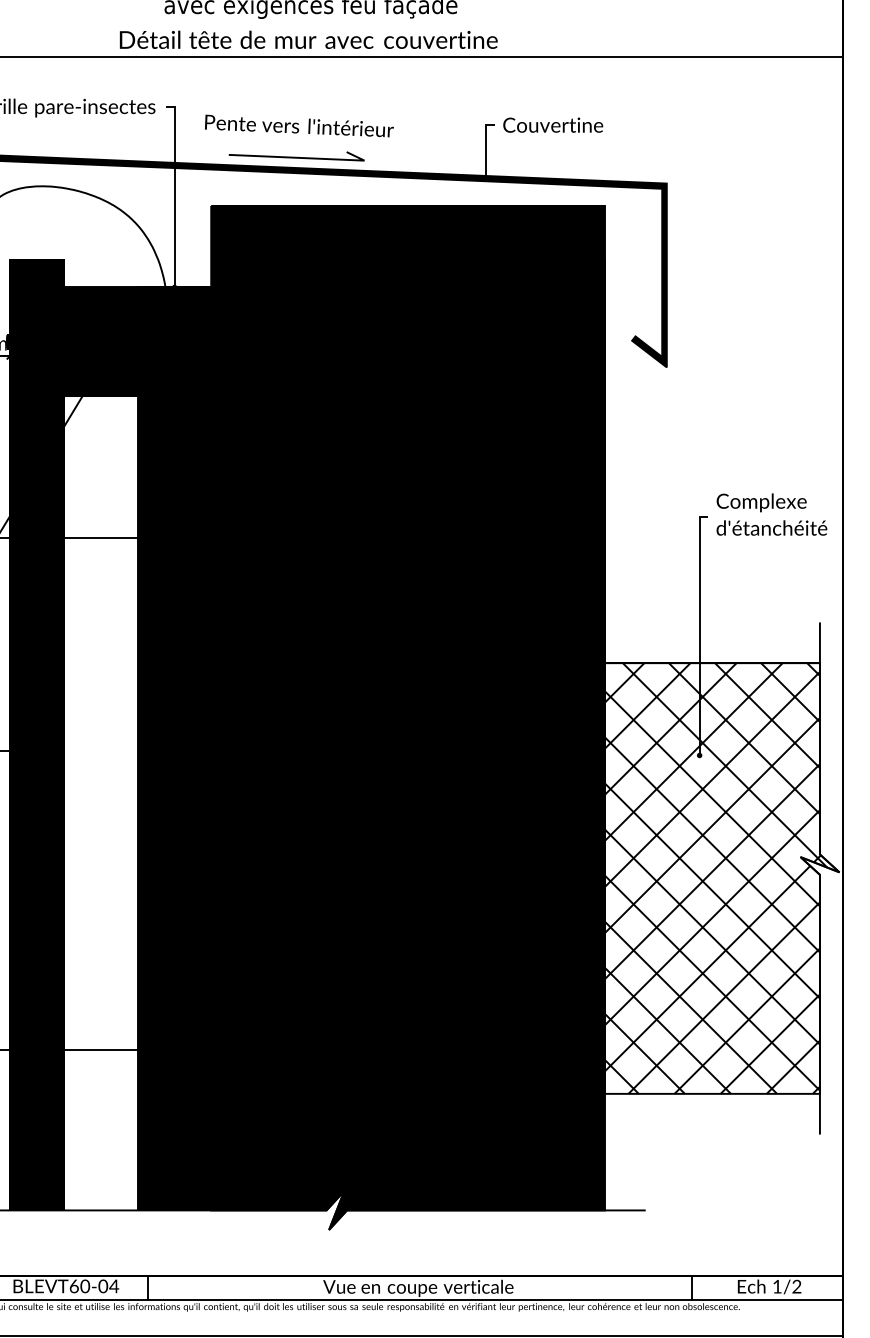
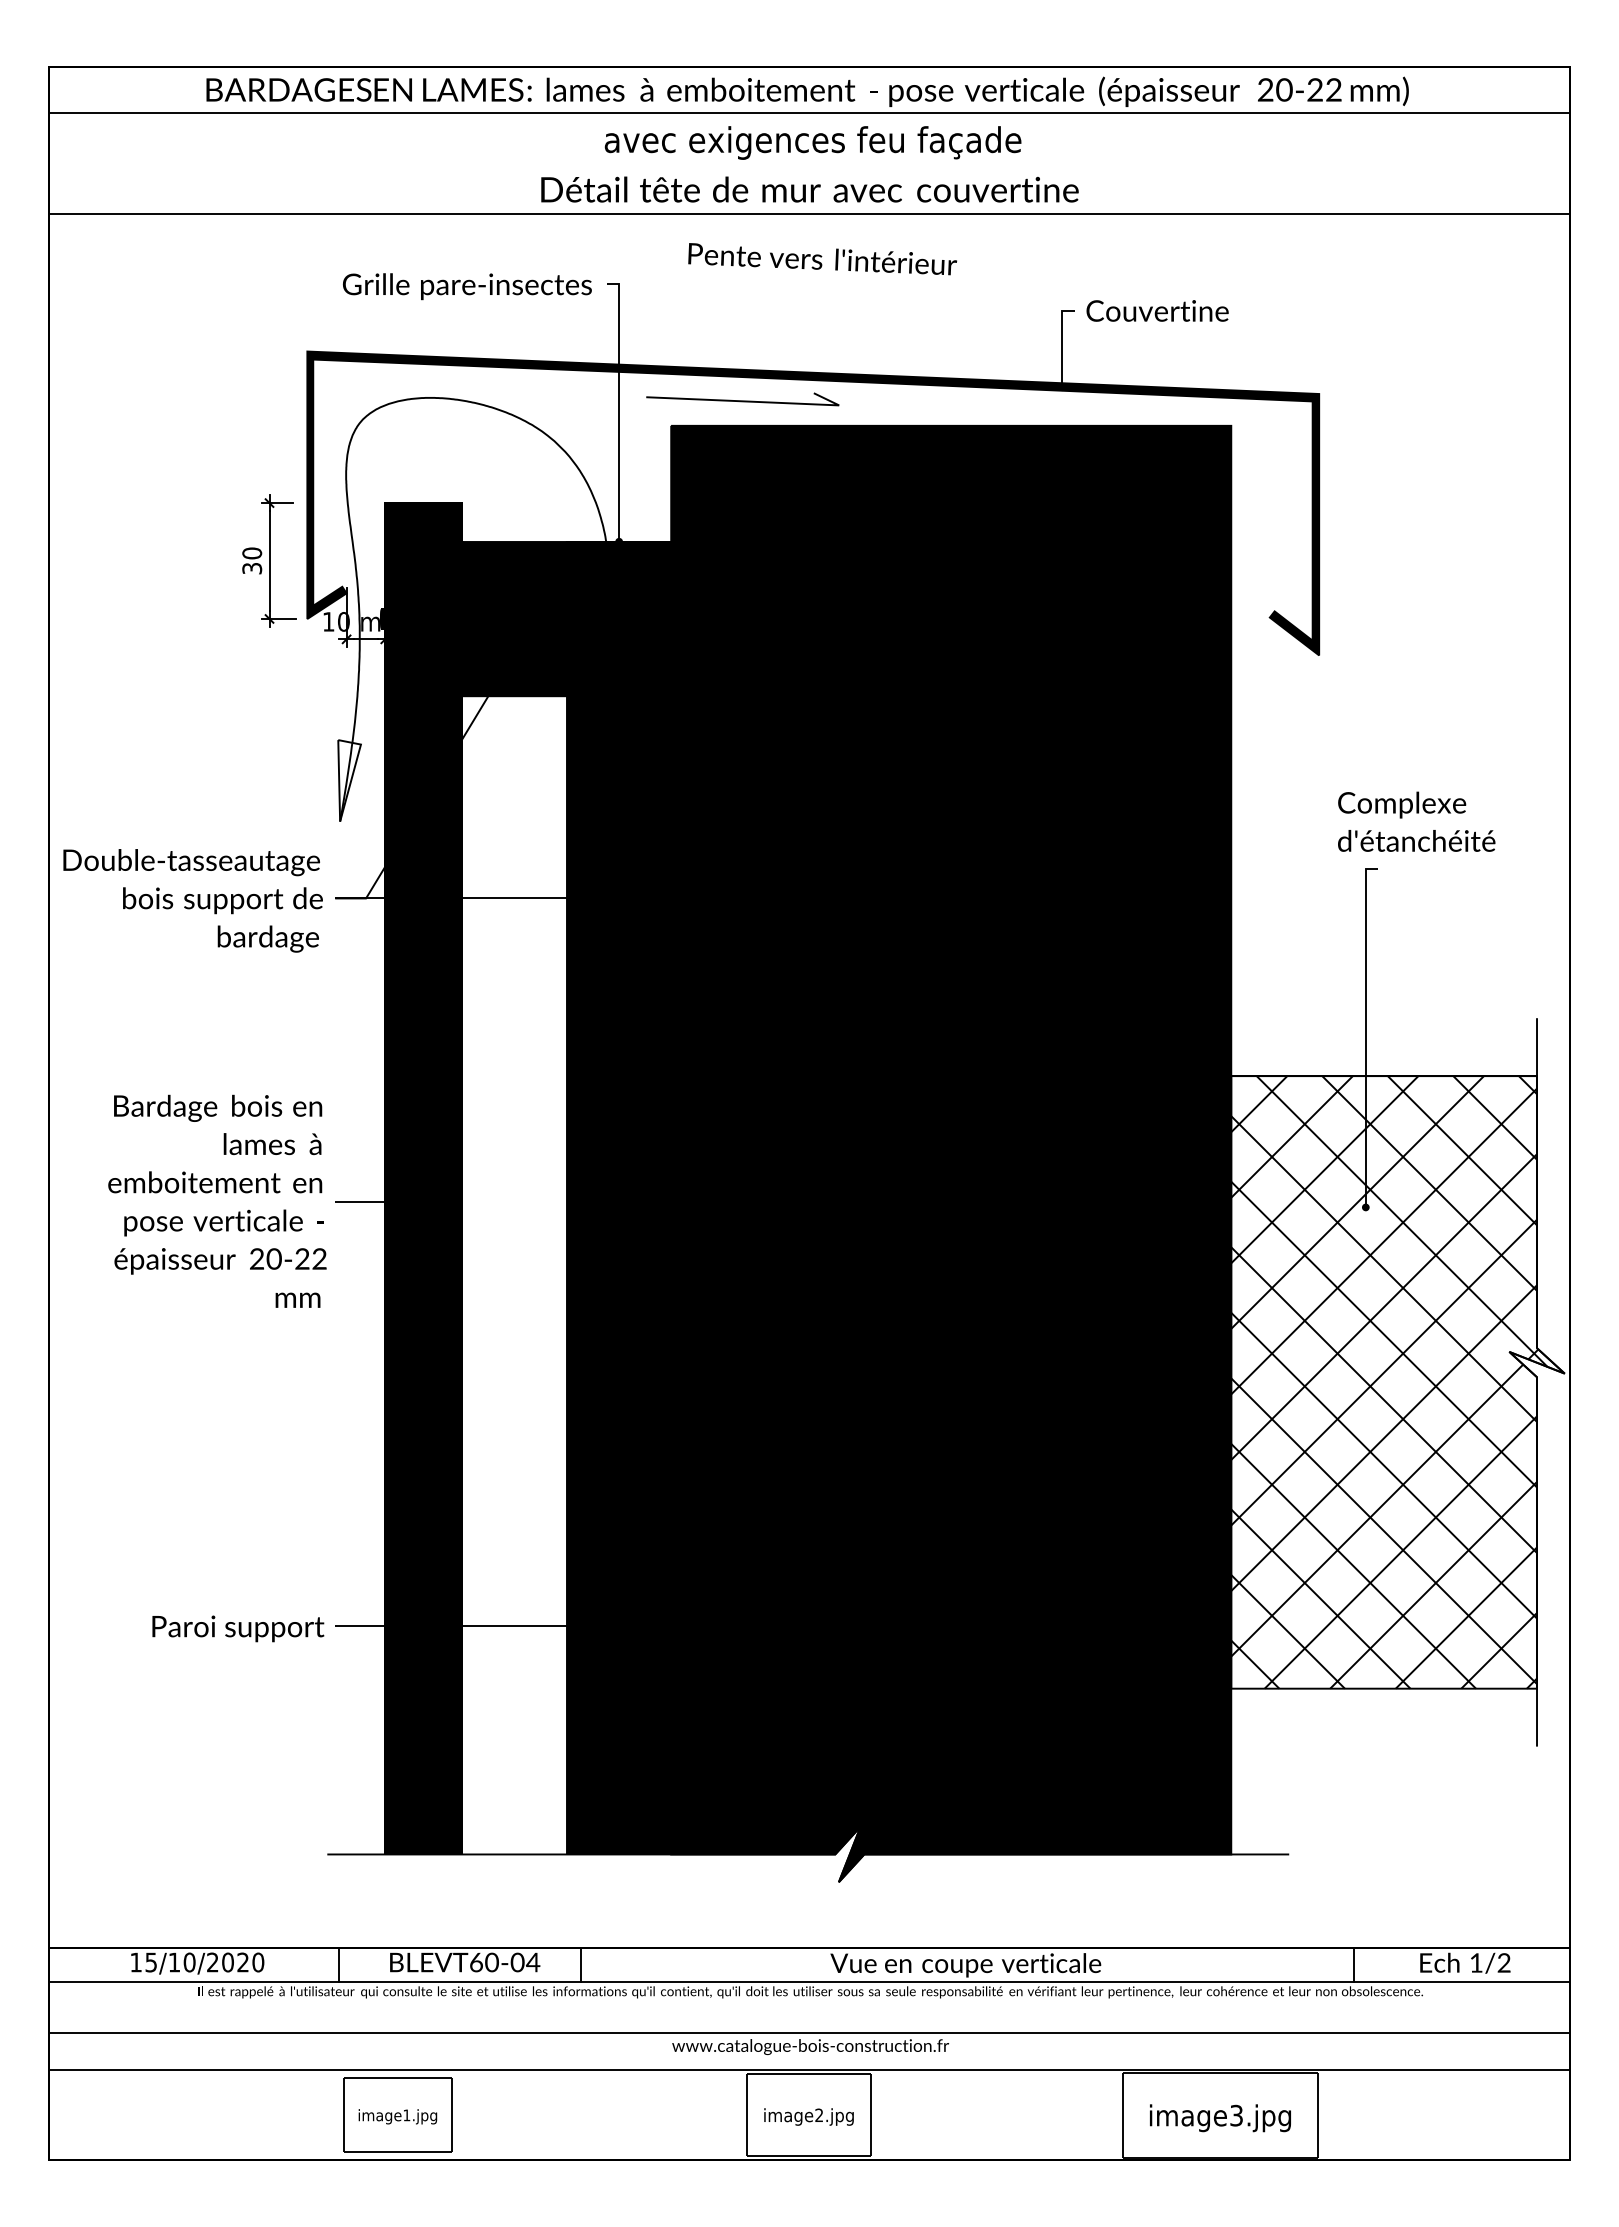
text: (299, 126) -> (822, 259), moved
line: (296, 157) -> (742, 400), moved
text: (771, 514) -> (1416, 821), moved

